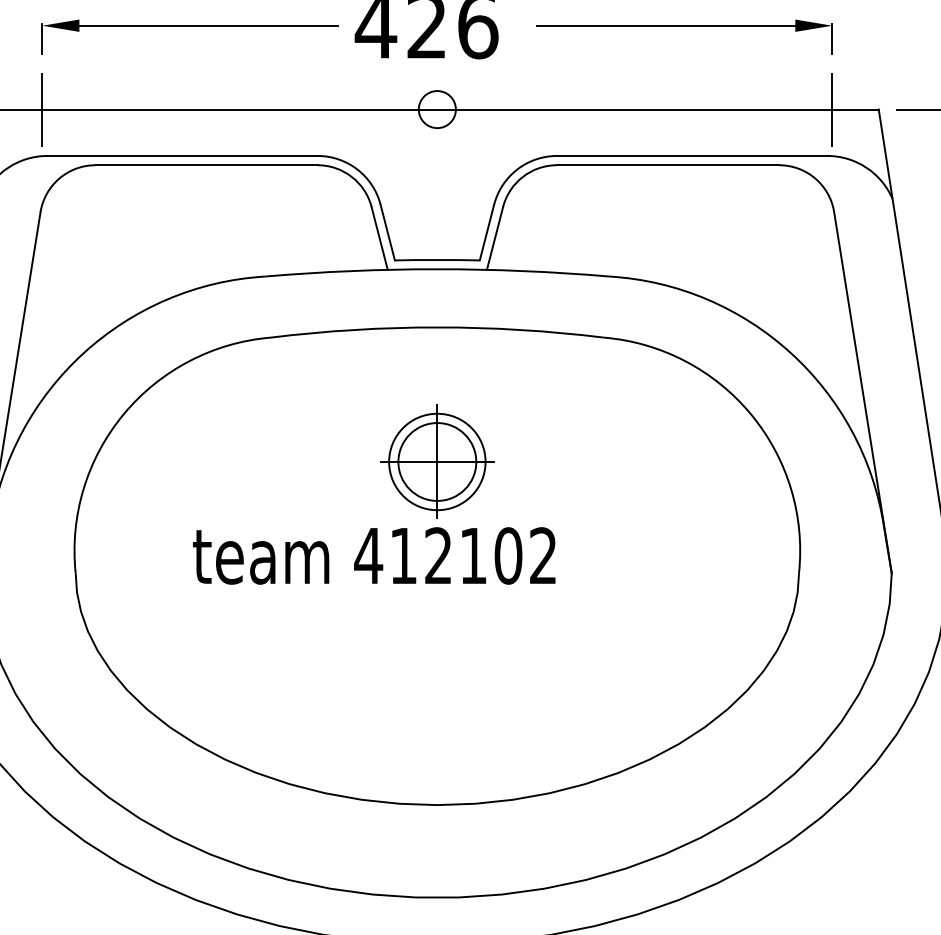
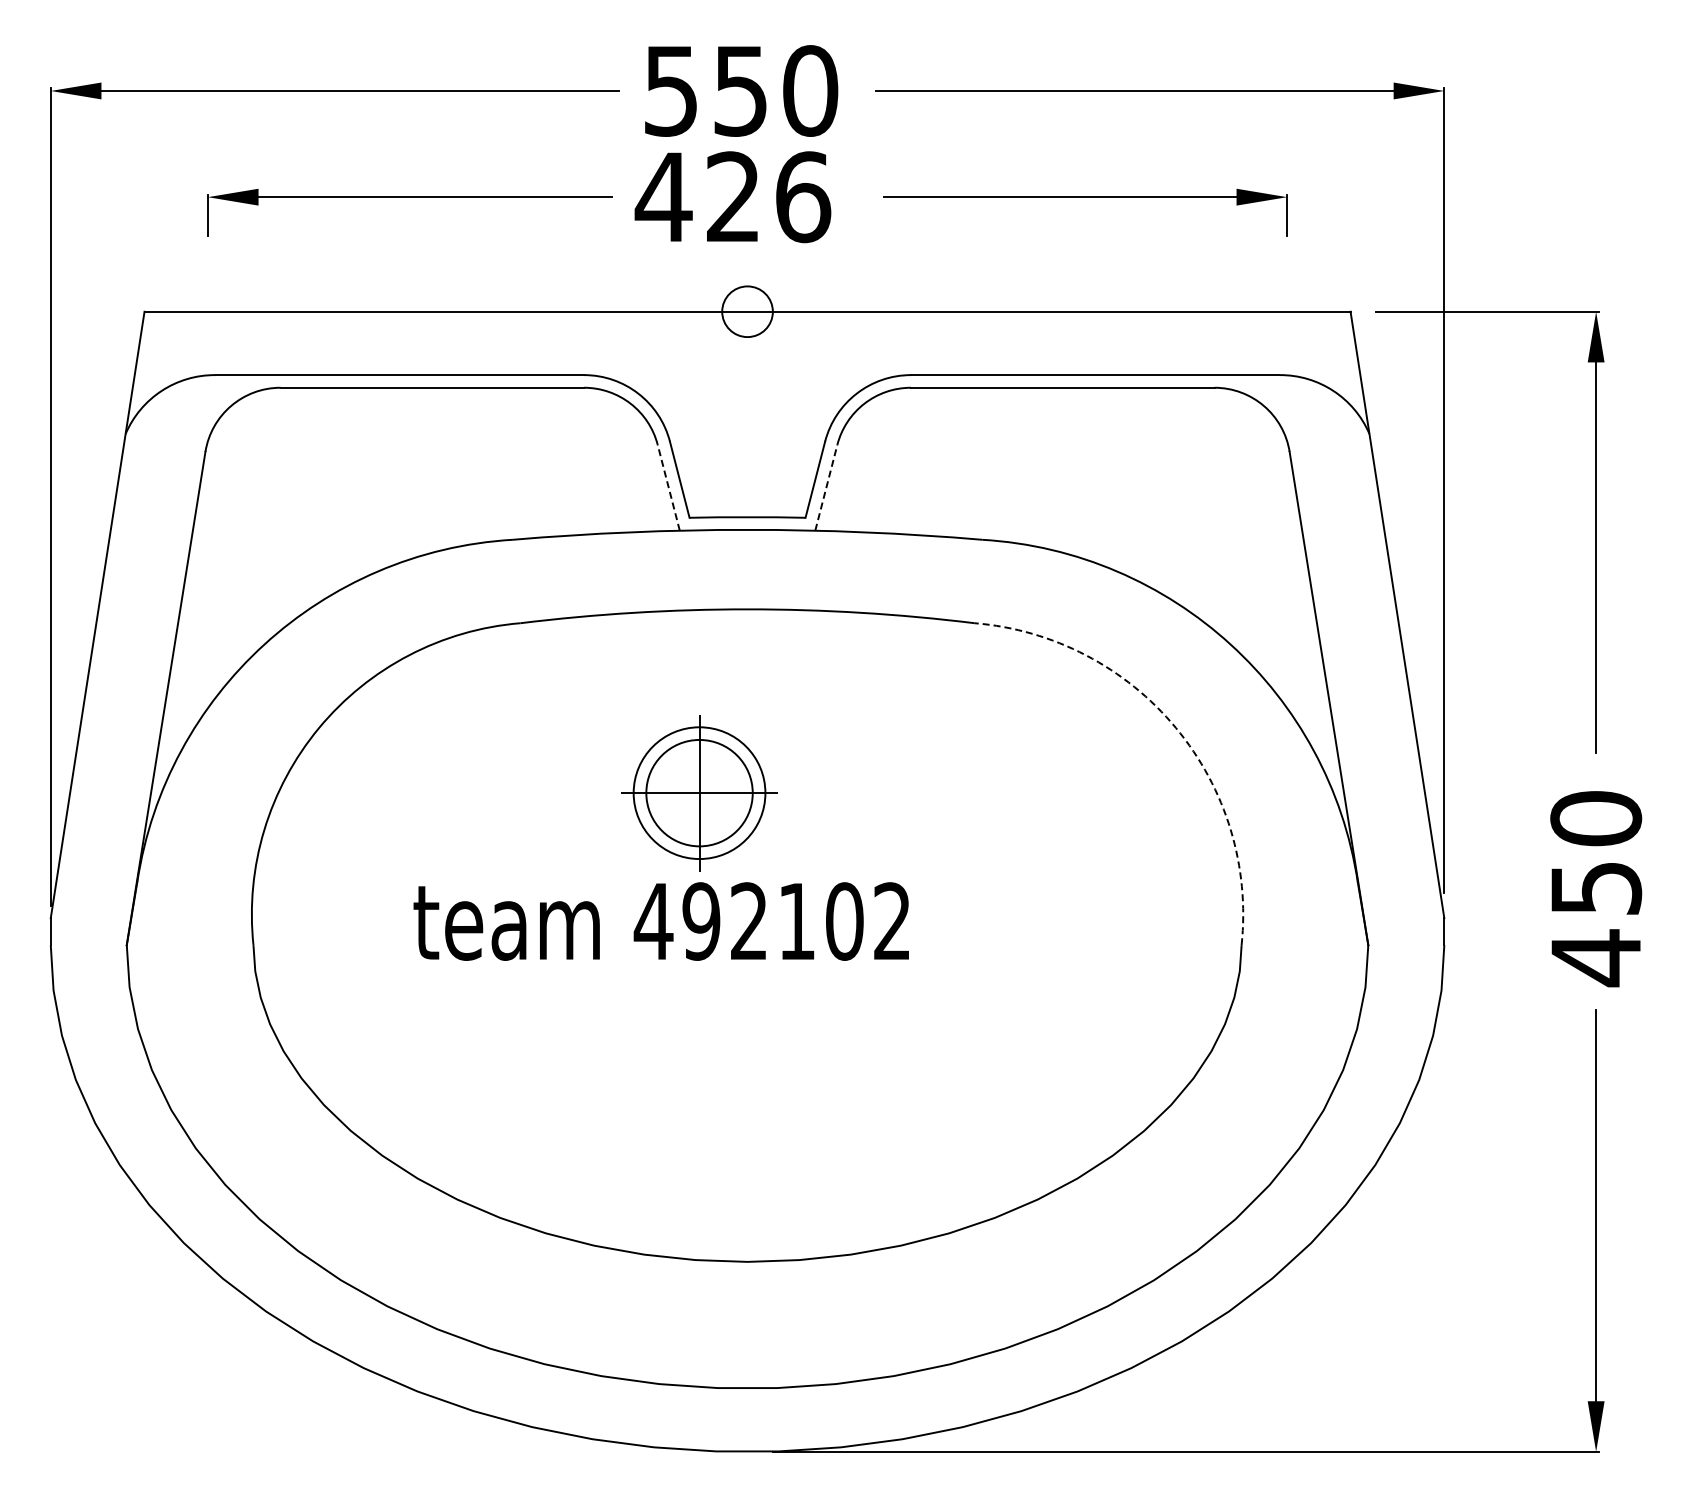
line: (42, 109) -> (207, 311), removed
line: (832, 109) -> (1287, 311), removed
line: (379, 238) -> (668, 487), solid -> dashed
line: (495, 238) -> (826, 487), solid -> dashed
arc: (751, 414) -> (1176, 728), solid -> dashed
part: (437, 462) -> (699, 793), moved
text: (403, 555) -> (701, 921), 412102 -> 492102

